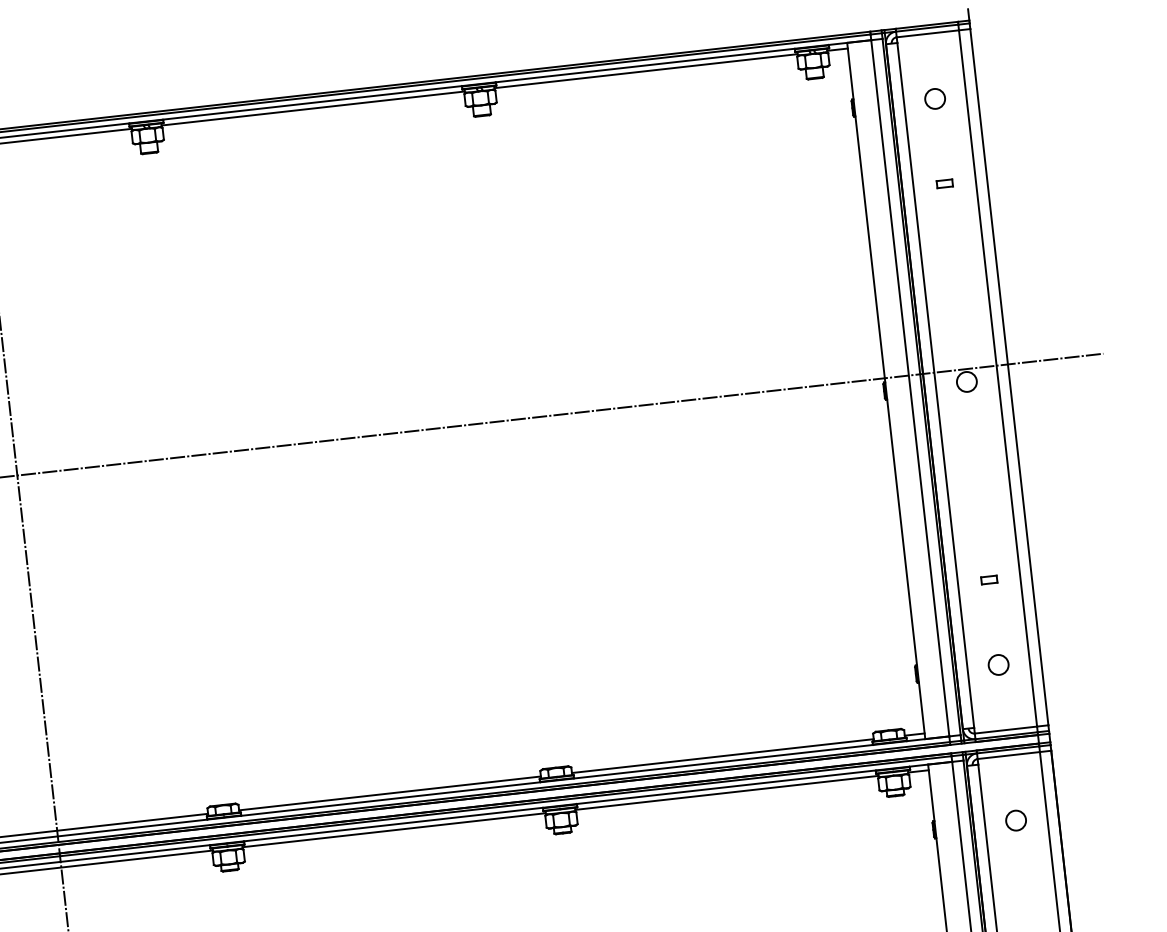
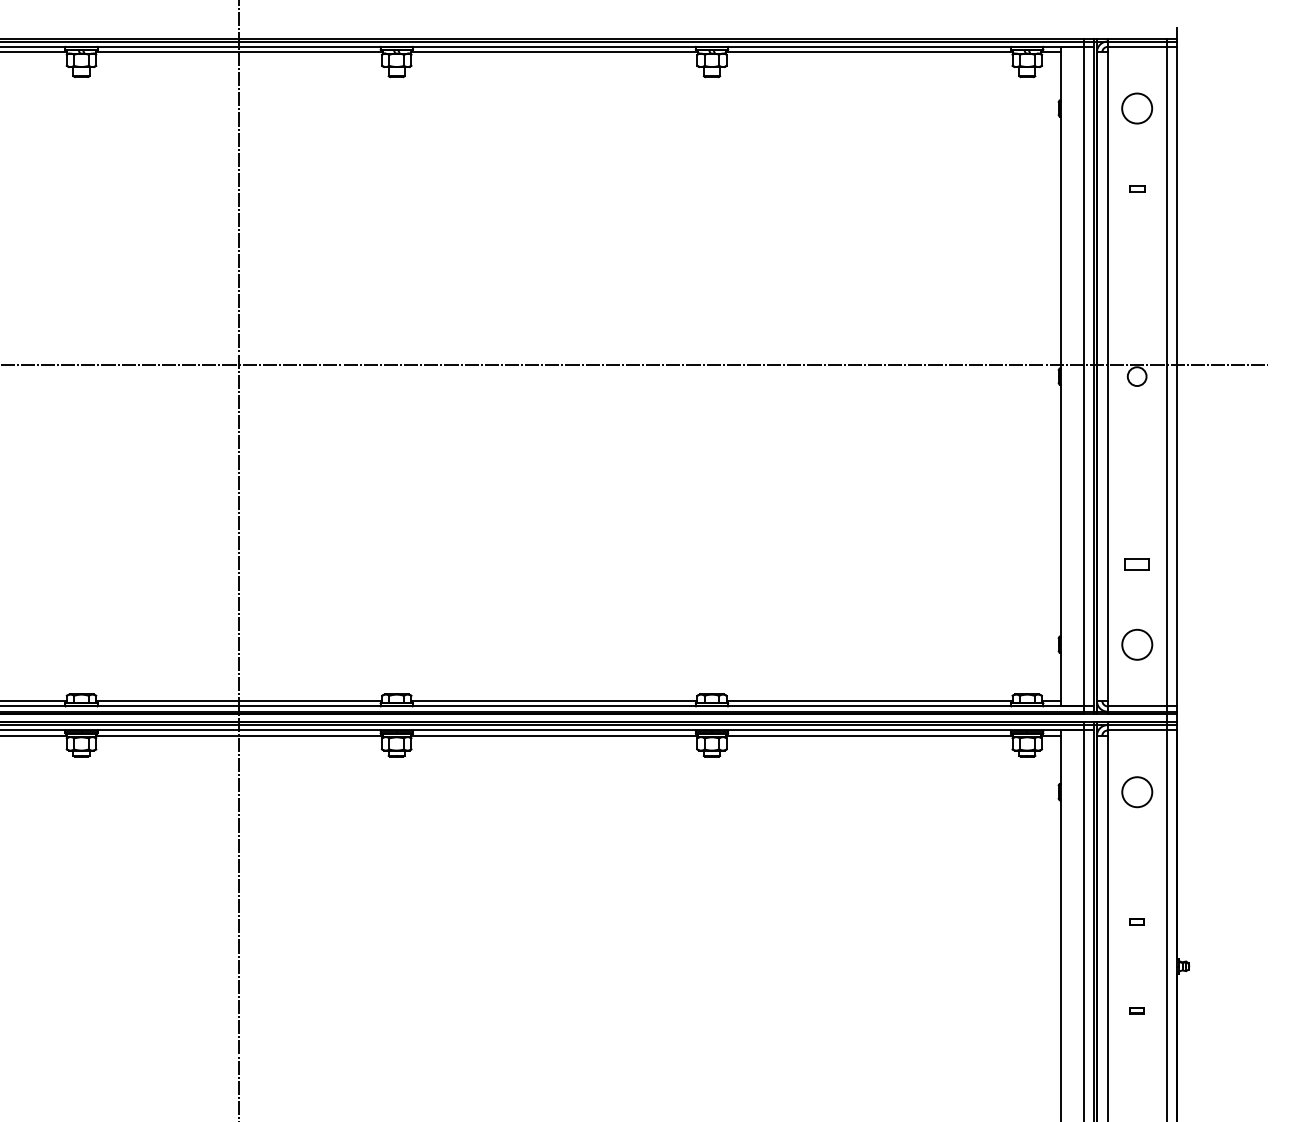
circle: (934, 98) -> (1136, 108), size x1.6
part: (989, 580) -> (1137, 564), size x1.6
circle: (997, 664) -> (1136, 644), size x1.6
circle: (1015, 820) -> (1136, 791), size x1.6

